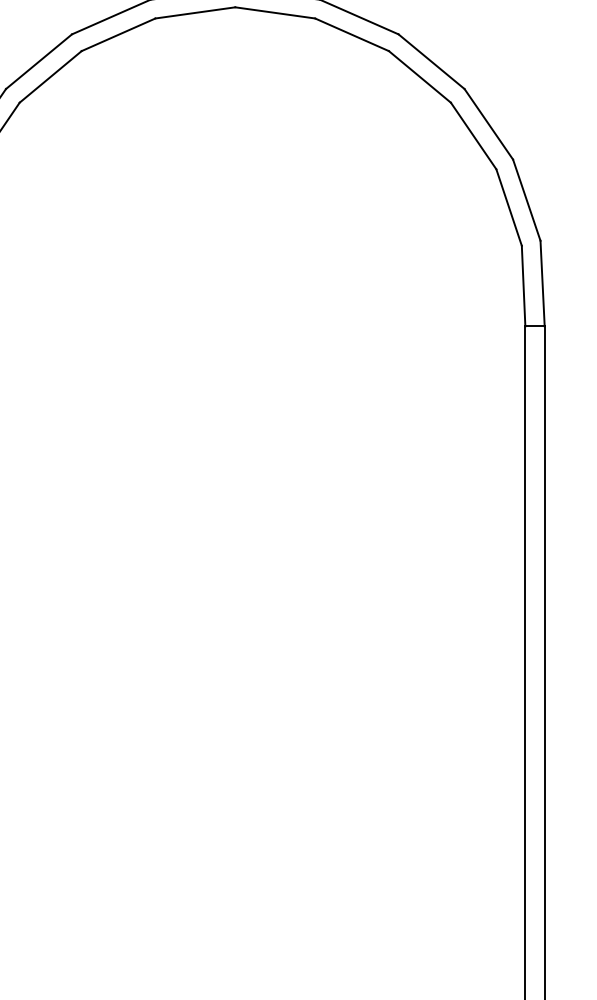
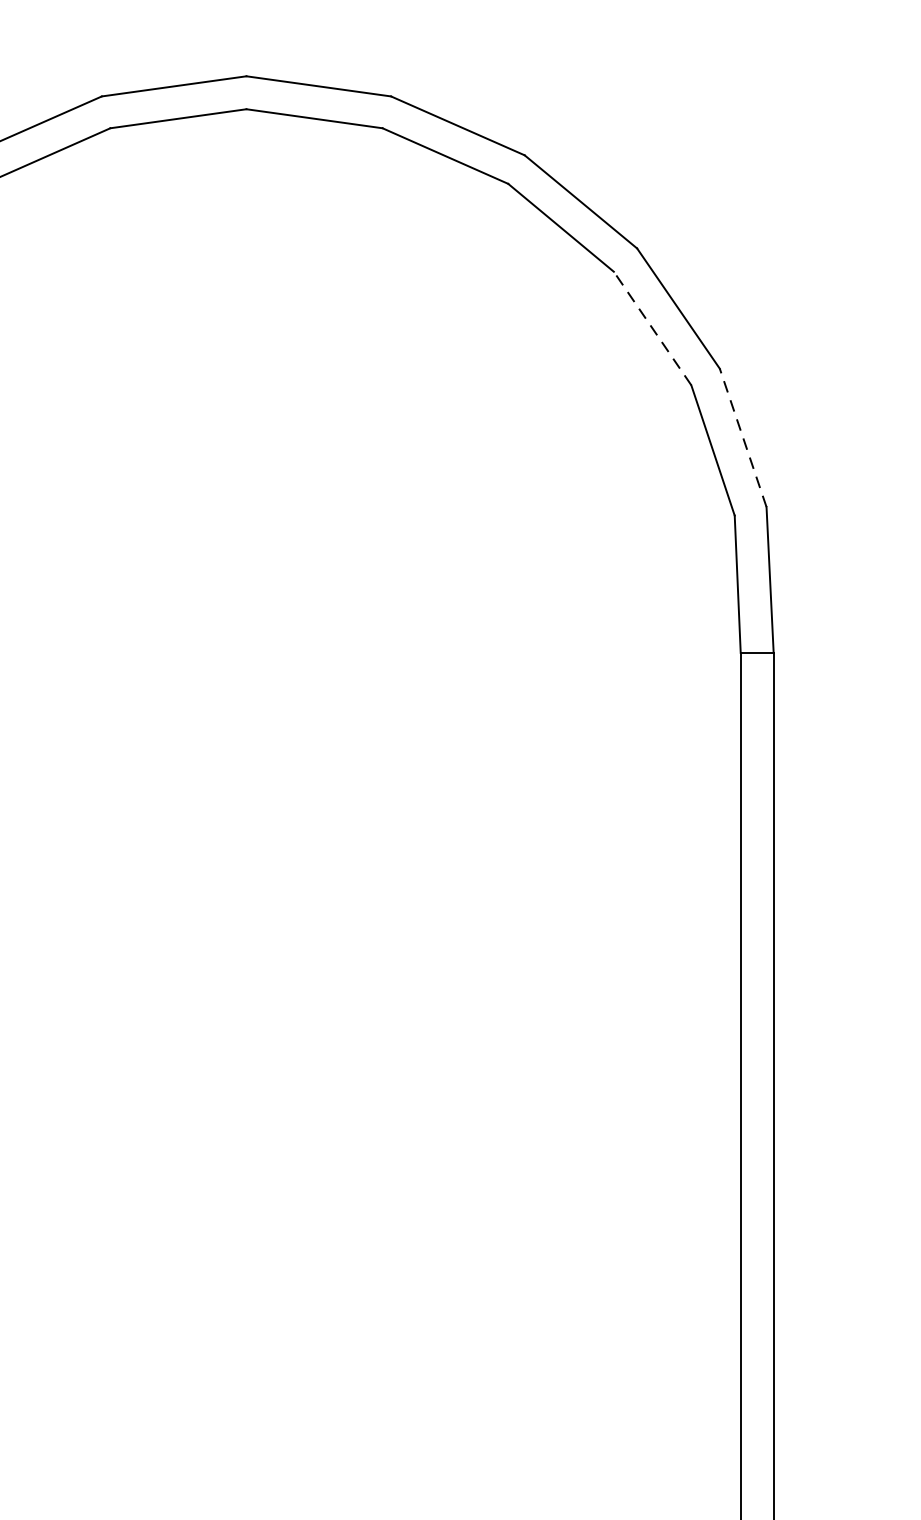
line: (473, 135) -> (652, 327), solid -> dashed
line: (526, 200) -> (742, 438), solid -> dashed

